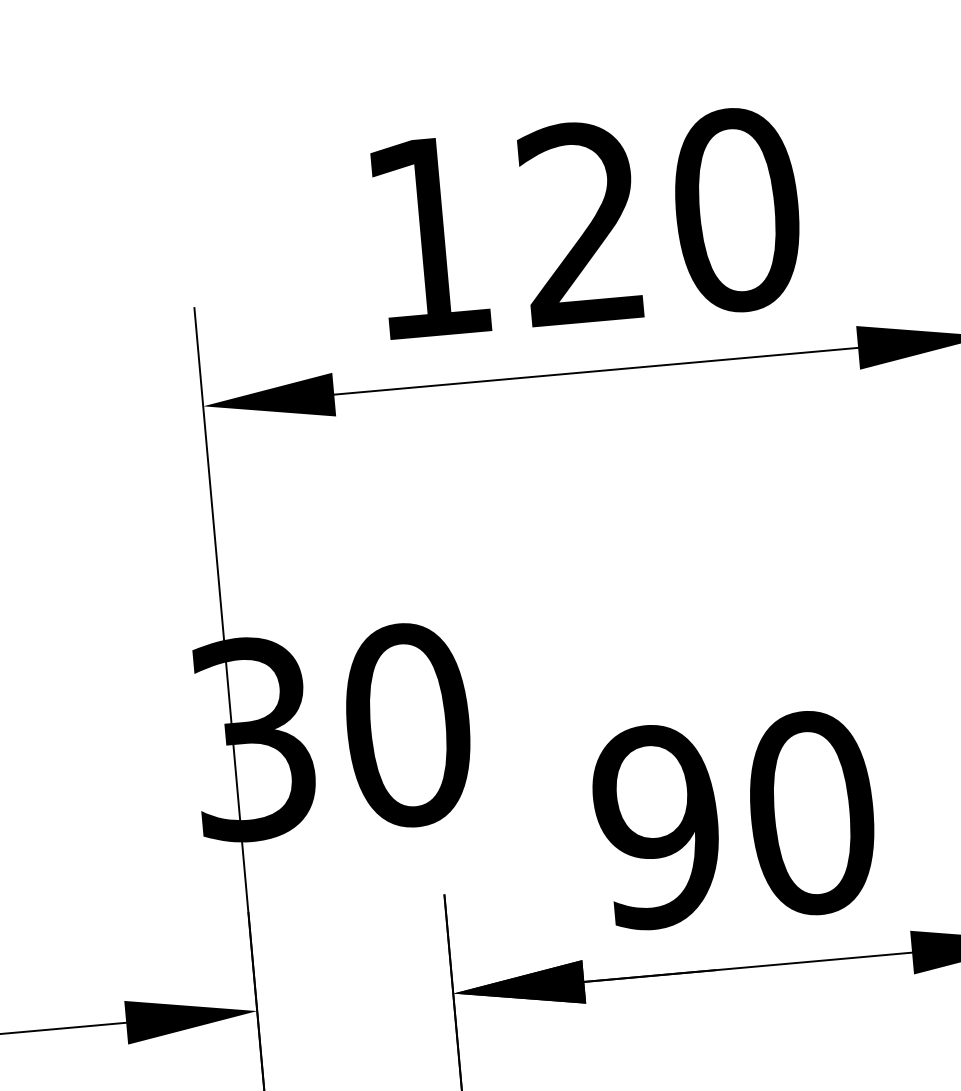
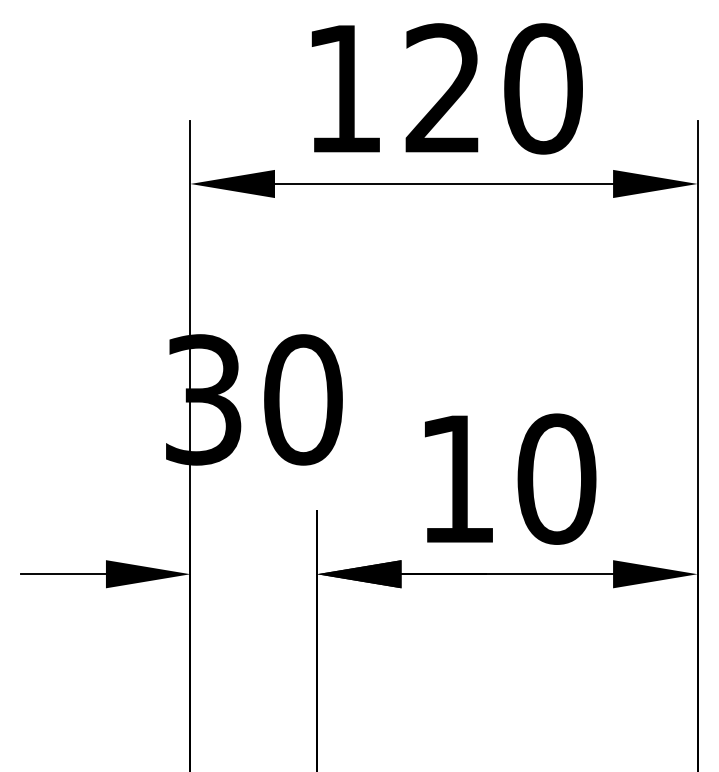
text: (656, 825) -> (456, 478), 90 -> 10

